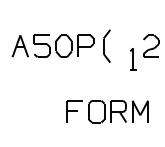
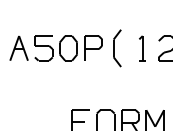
part: (133, 59) -> (142, 48), moved

